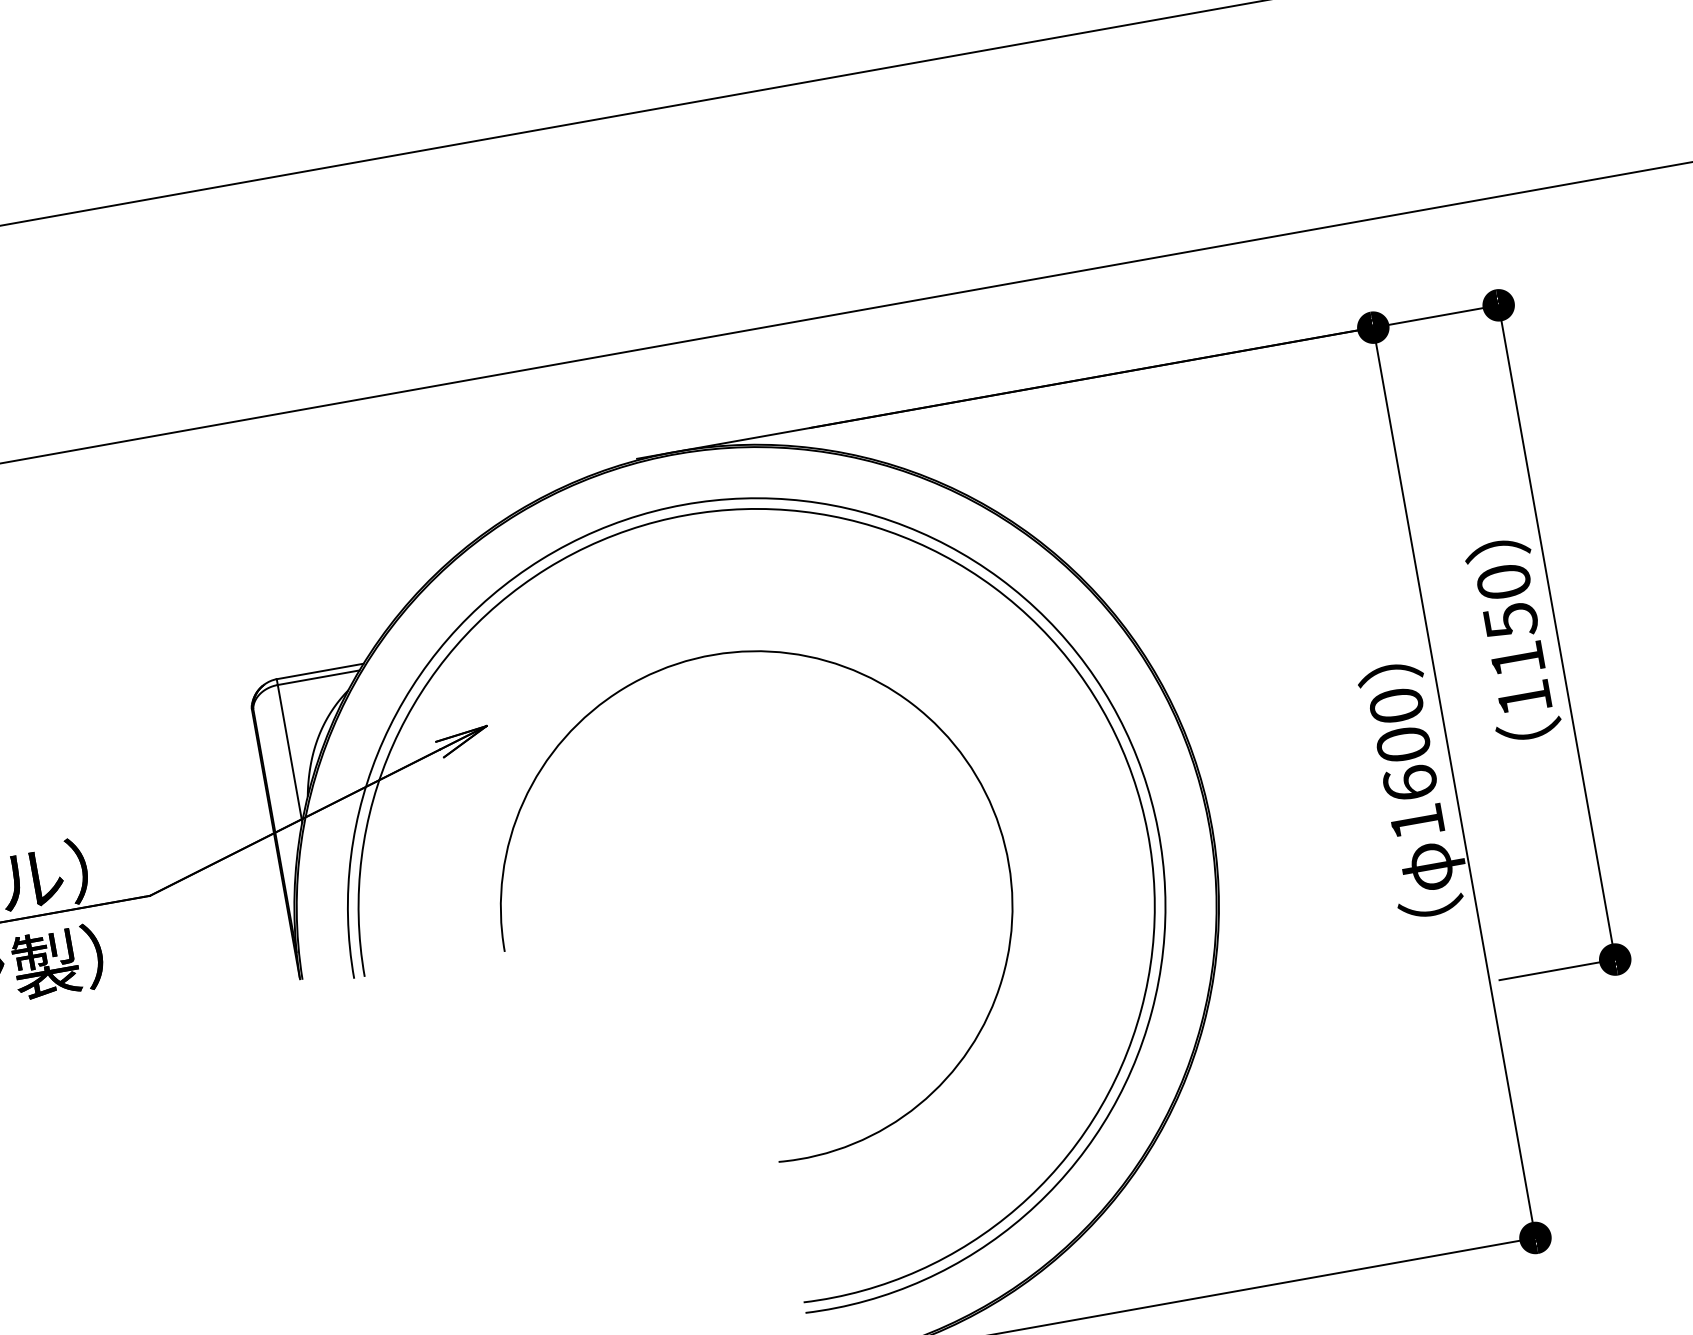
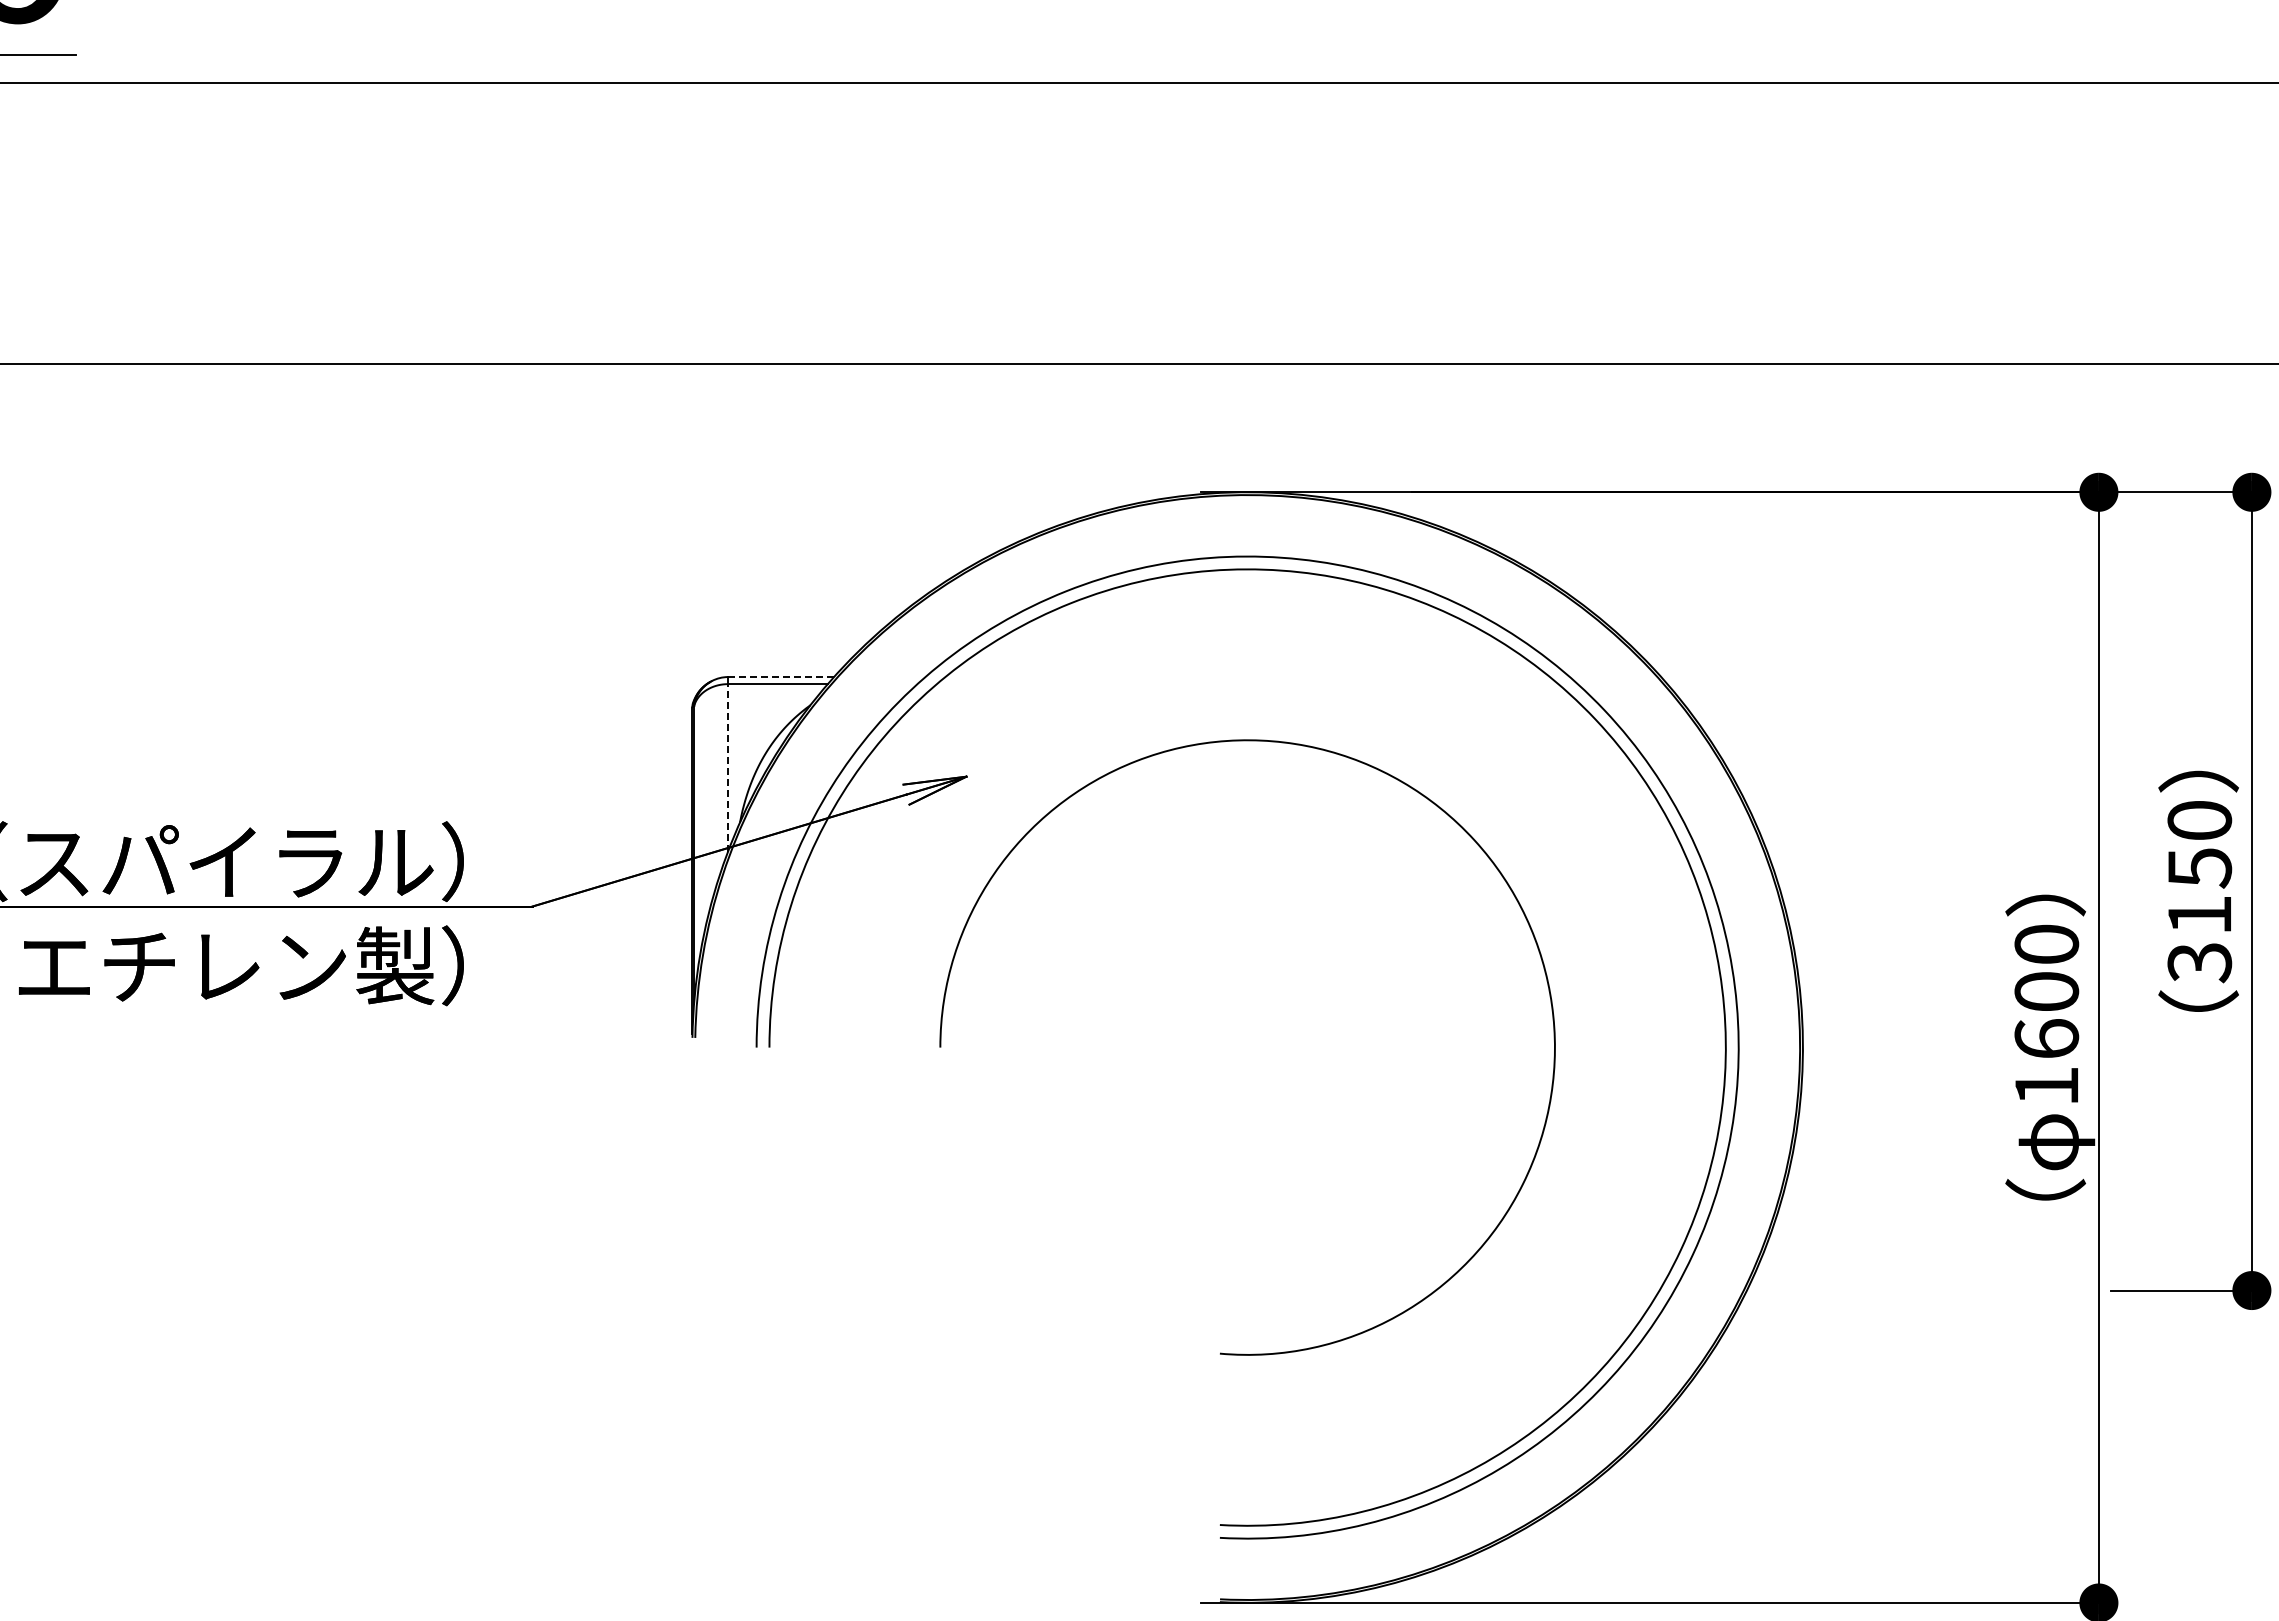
line: (319, 671) -> (780, 677), solid -> dashed
text: (1524, 699) -> (2199, 963), 1150 -> 3150
line: (290, 753) -> (728, 767), solid -> dashed

